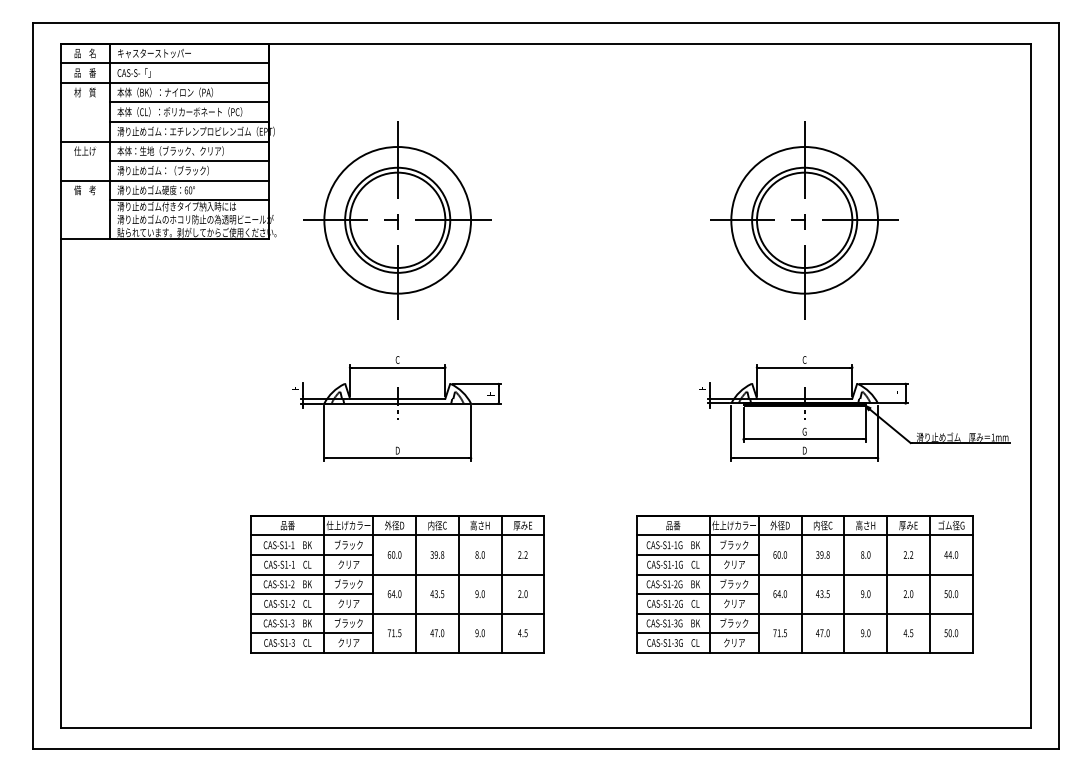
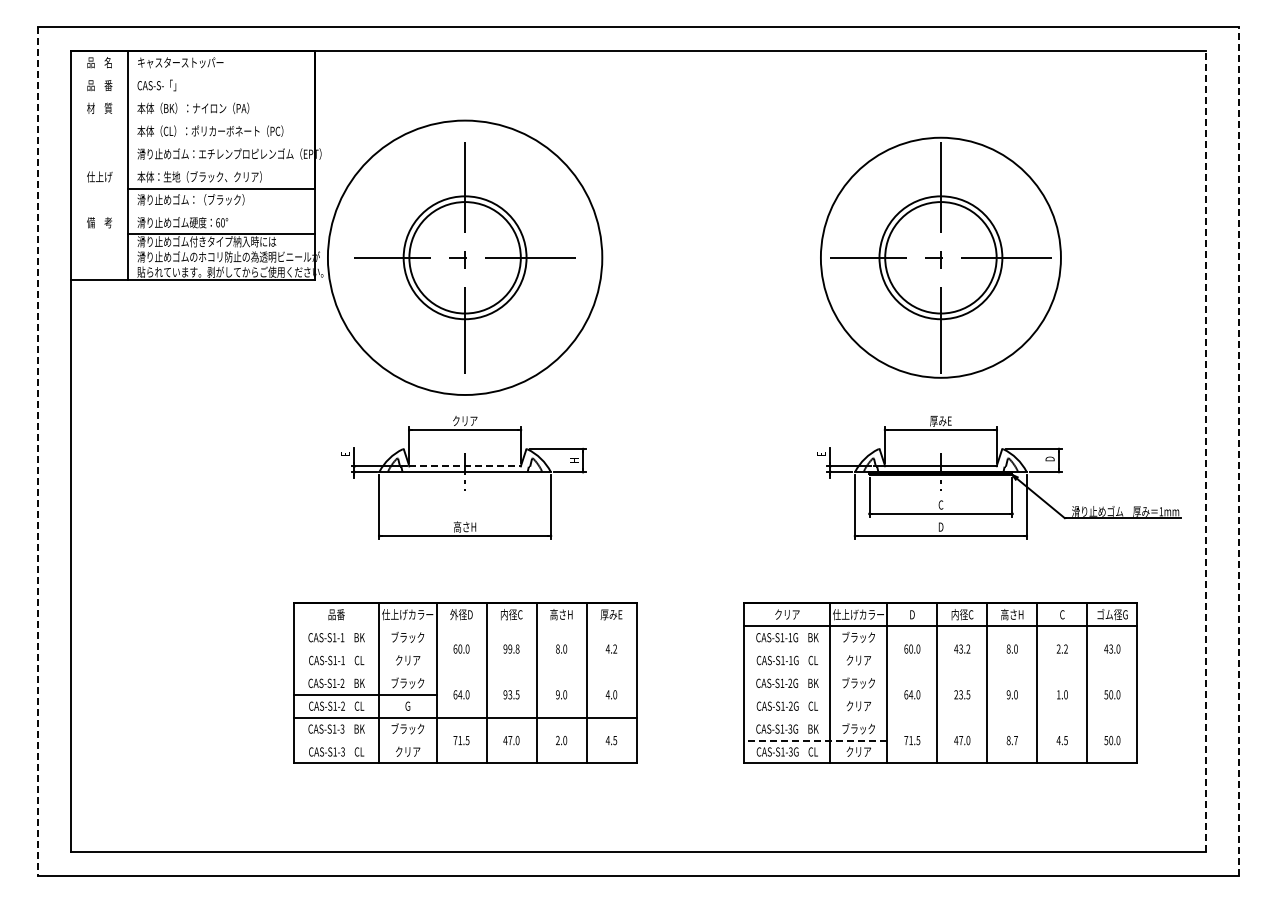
line: (165, 63) -> (193, 74), removed
line: (165, 83) -> (193, 97), removed
line: (189, 102) -> (221, 119), removed
line: (189, 121) -> (221, 142), removed
line: (165, 141) -> (193, 165), removed
line: (165, 180) -> (193, 211), removed
circle: (397, 220) -> (464, 257), size x1.6
circle: (804, 220) -> (940, 257), size x1.4
text: (398, 359) -> (465, 420), C -> クリア
text: (804, 359) -> (940, 420), C -> 厚みE
line: (32, 386) -> (38, 452), solid -> dashed
line: (1030, 386) -> (1205, 451), solid -> dashed
line: (1059, 386) -> (1238, 451), solid -> dashed
text: (897, 391) -> (1049, 458), H -> D
line: (398, 398) -> (465, 466), solid -> dashed
text: (804, 431) -> (940, 504), G -> C
text: (397, 450) -> (464, 526), D -> 高さH
text: (673, 525) -> (787, 614), 品番 -> クリア
text: (780, 525) -> (912, 614), 外径D -> D
text: (908, 525) -> (1062, 614), 厚みE -> C
line: (397, 535) -> (464, 626), removed
text: (519, 554) -> (607, 648), 2.2 -> 4.2
text: (823, 554) -> (962, 648), 39.8 -> 43.2
text: (950, 554) -> (1111, 648), 44.0 -> 43.0
line: (311, 555) -> (364, 649), removed
text: (432, 555) -> (505, 649), 39.8 -> 99.8
line: (697, 555) -> (815, 649), removed
line: (397, 574) -> (464, 671), removed
line: (804, 574) -> (940, 671), removed
text: (432, 593) -> (505, 694), 43.5 -> 93.5
text: (519, 593) -> (607, 694), 2.0 -> 4.0
line: (697, 593) -> (815, 694), removed
text: (817, 593) -> (956, 694), 43.5 -> 23.5
text: (905, 593) -> (1058, 694), 2.0 -> 1.0
text: (349, 604) -> (408, 706), クリア -> G
line: (804, 613) -> (940, 717), removed
line: (311, 633) -> (364, 740), removed
text: (476, 633) -> (557, 740), 9.0 -> 2.0
line: (697, 633) -> (815, 740), solid -> dashed
text: (865, 633) -> (1011, 740), 9.0 -> 8.7

